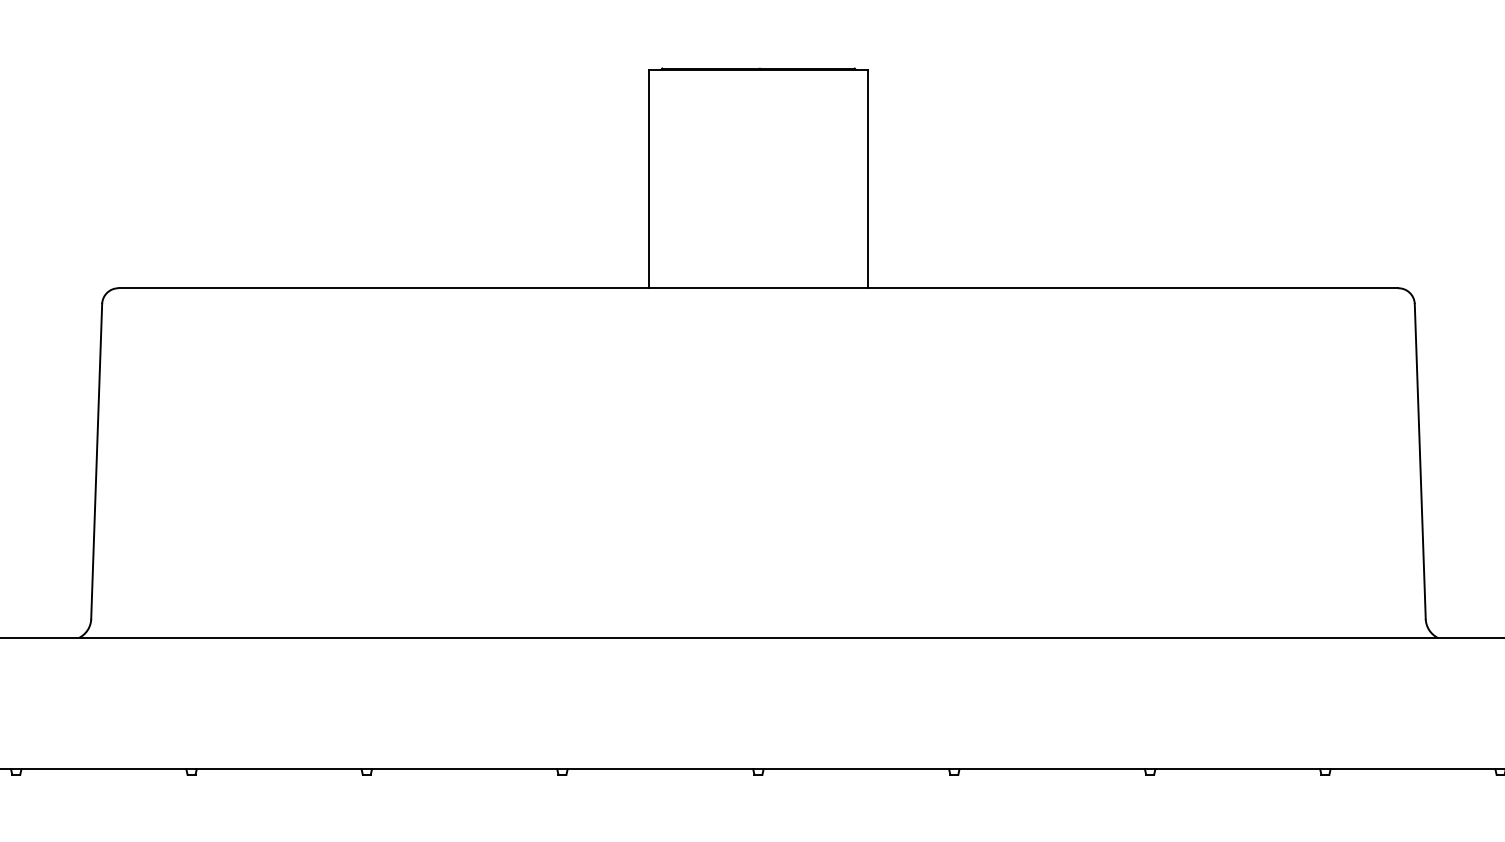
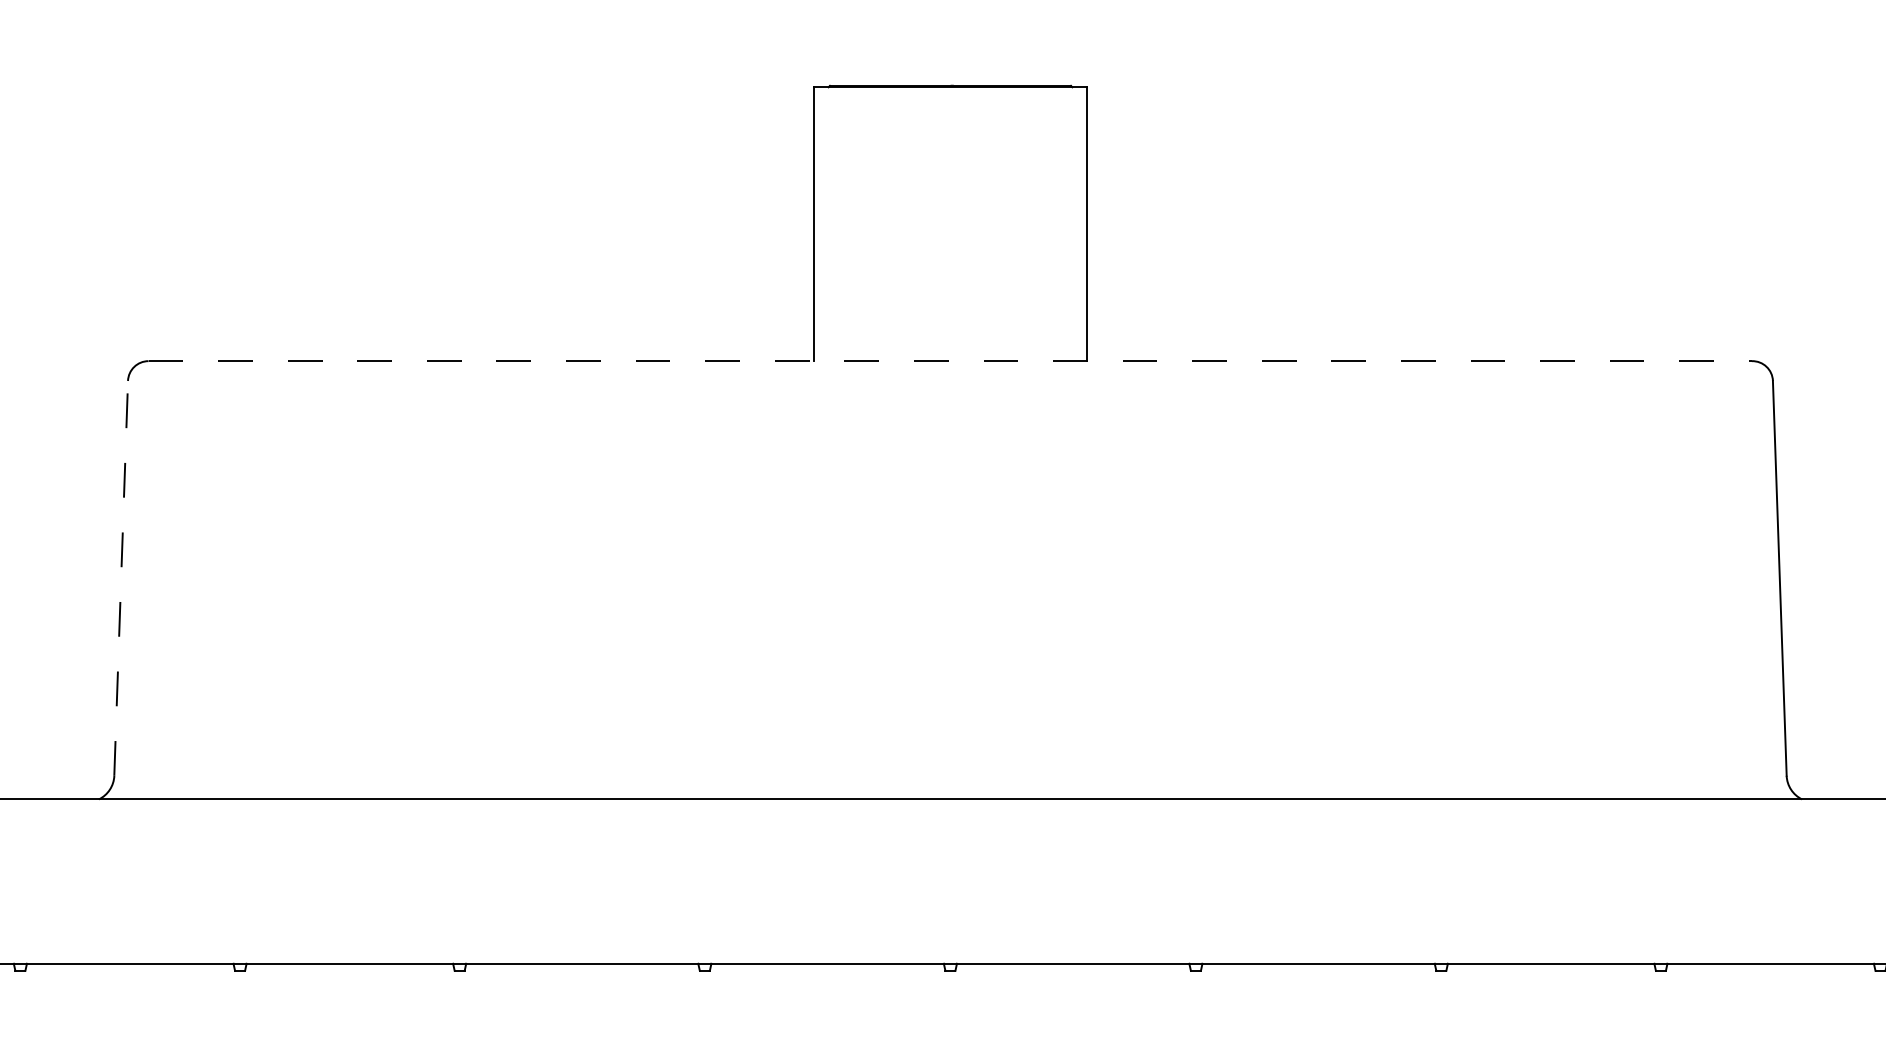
line: (758, 288) -> (950, 361), solid -> dashed
line: (96, 461) -> (121, 578), solid -> dashed

